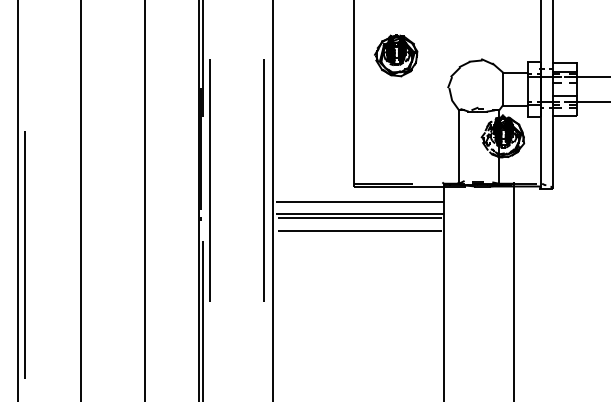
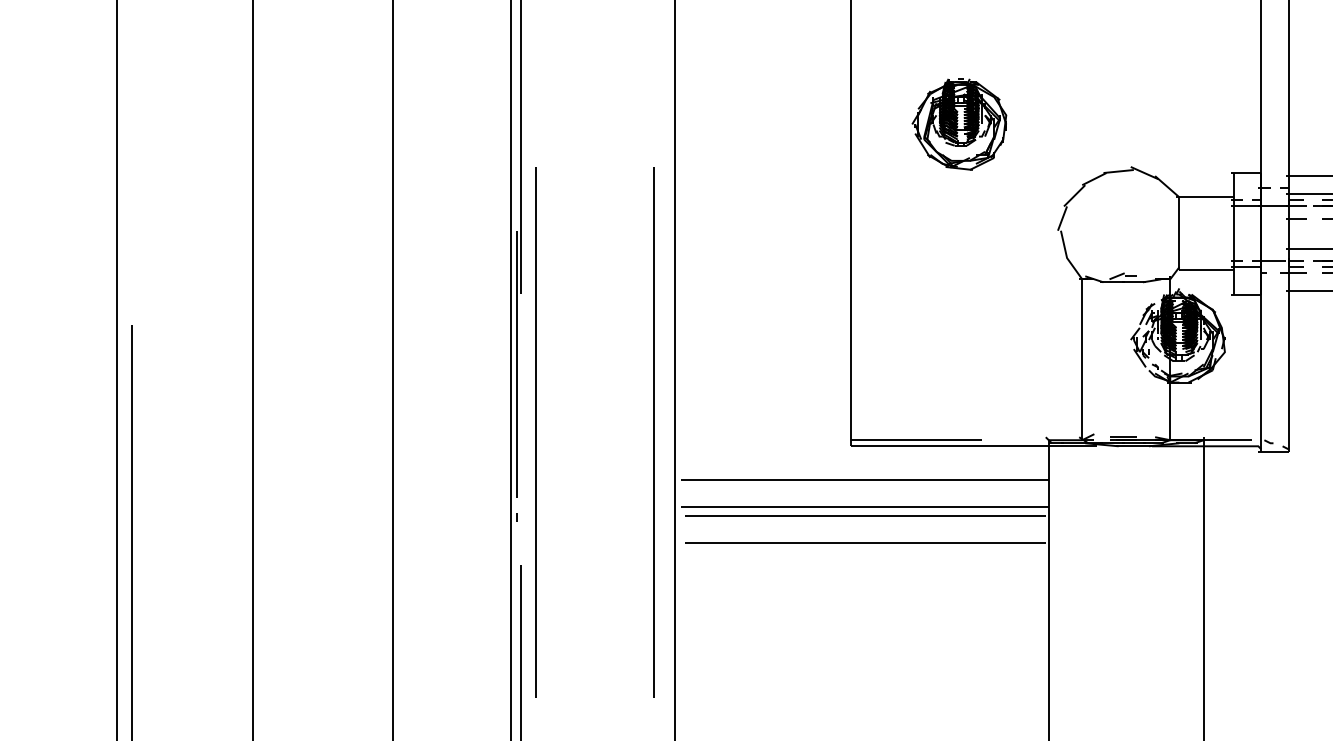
part: (396, 55) -> (960, 124), moved

